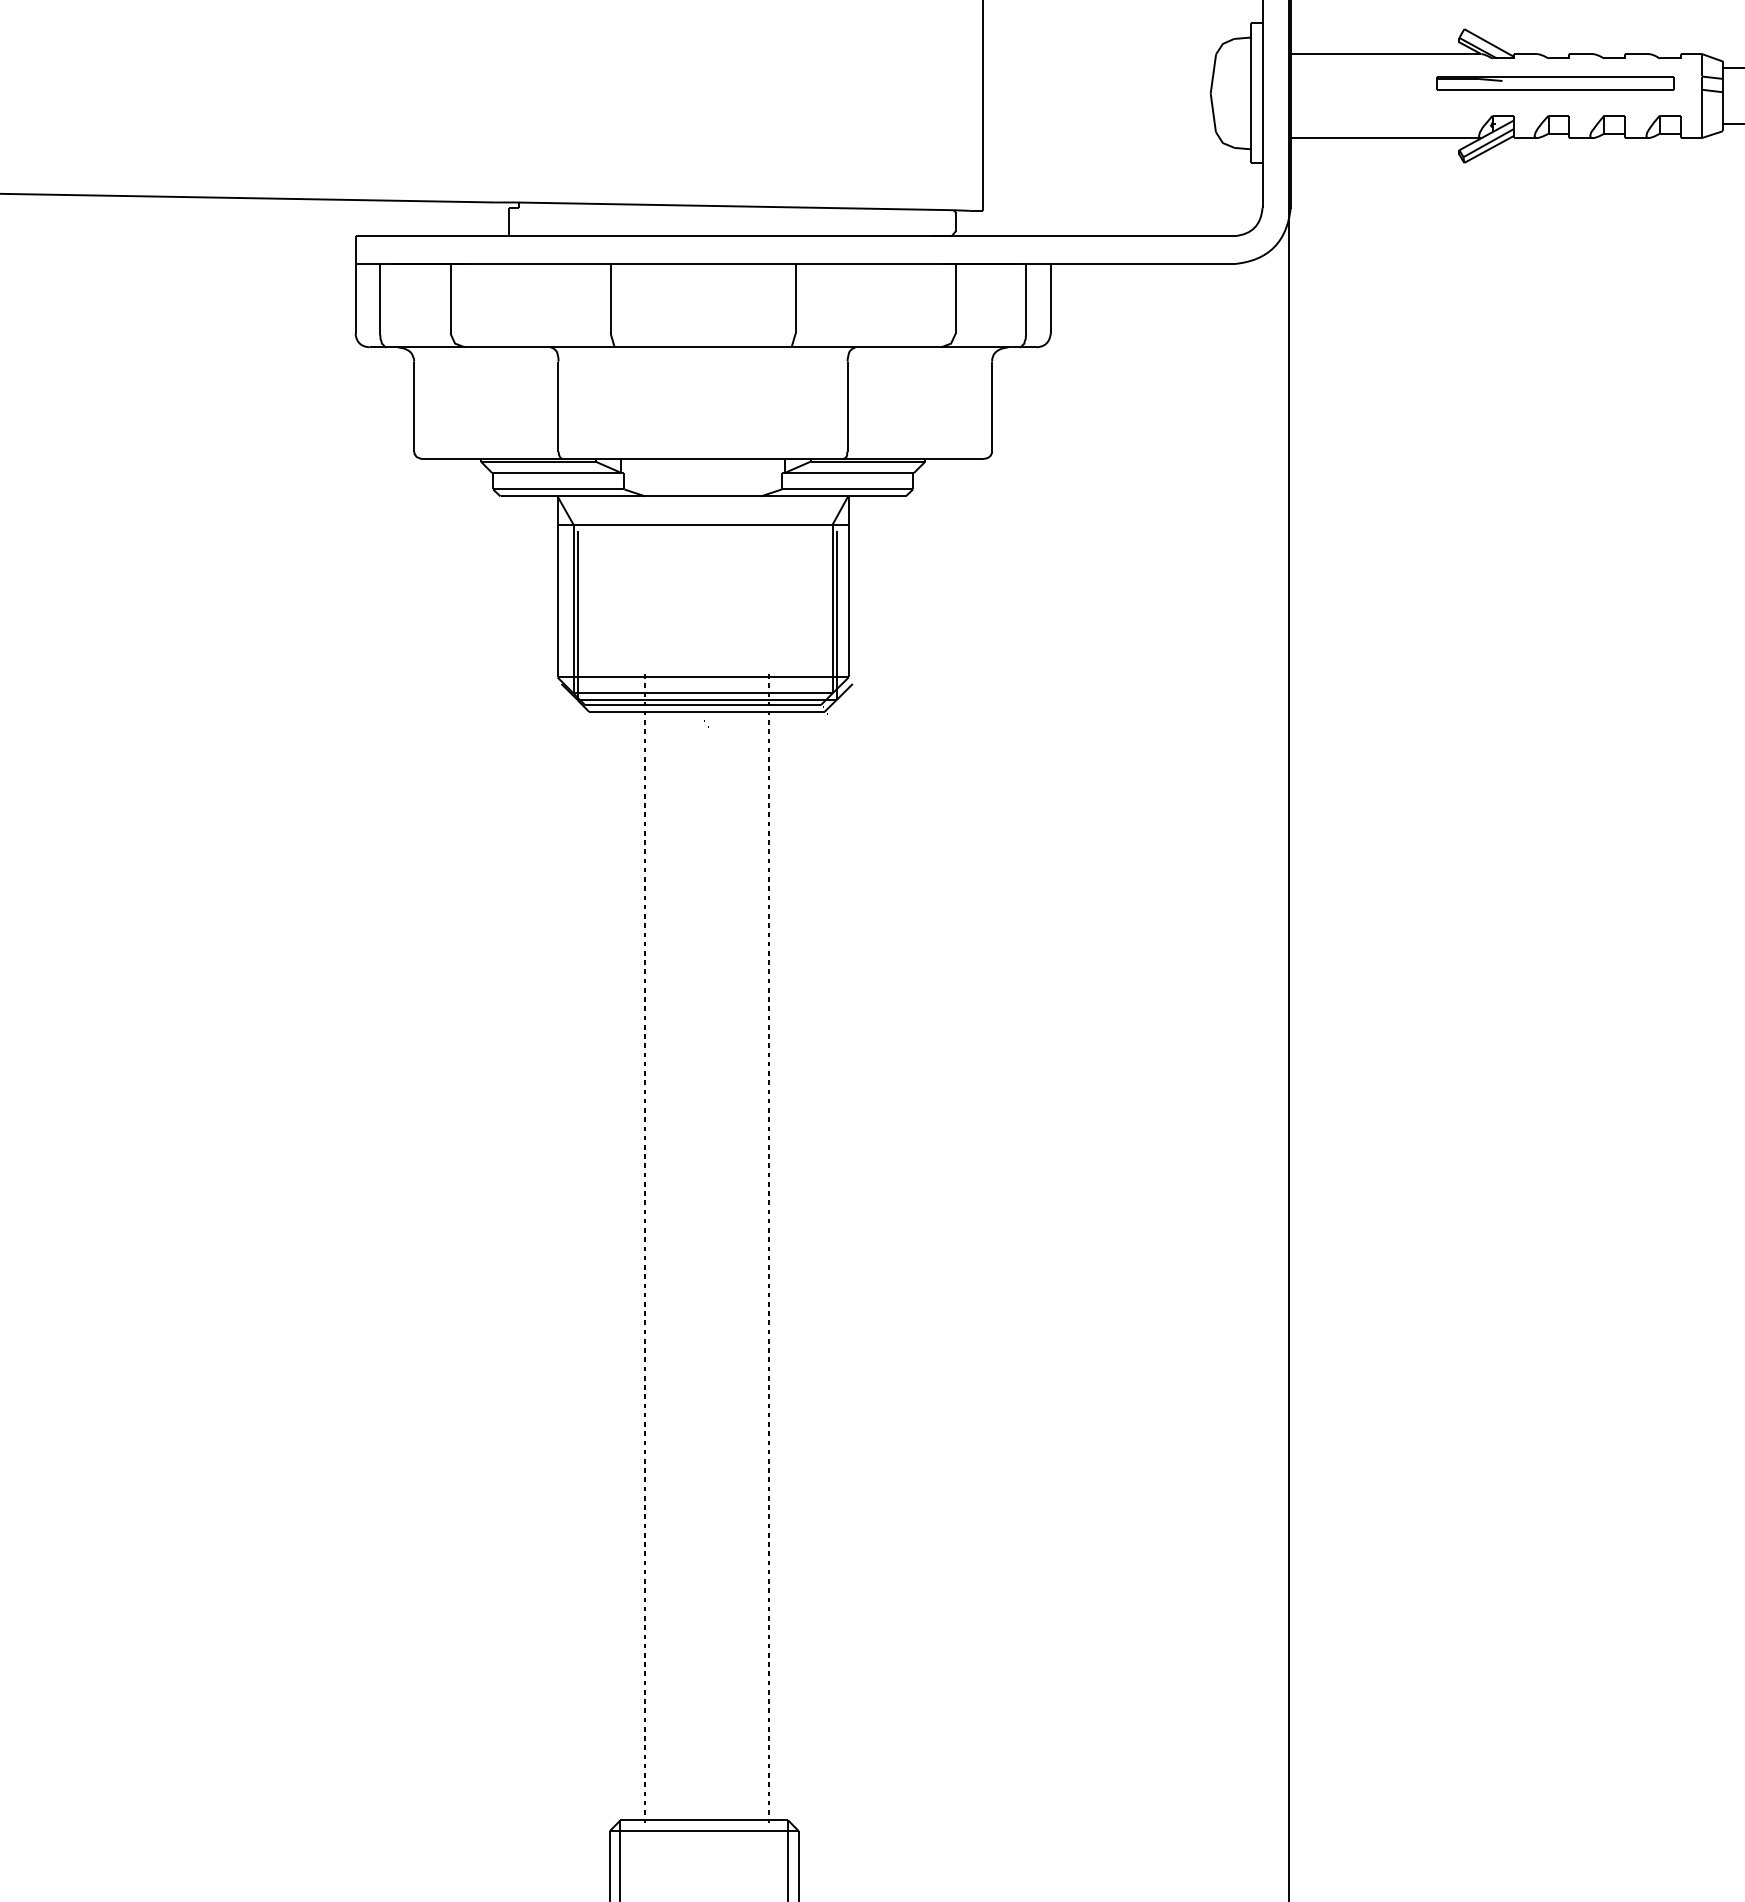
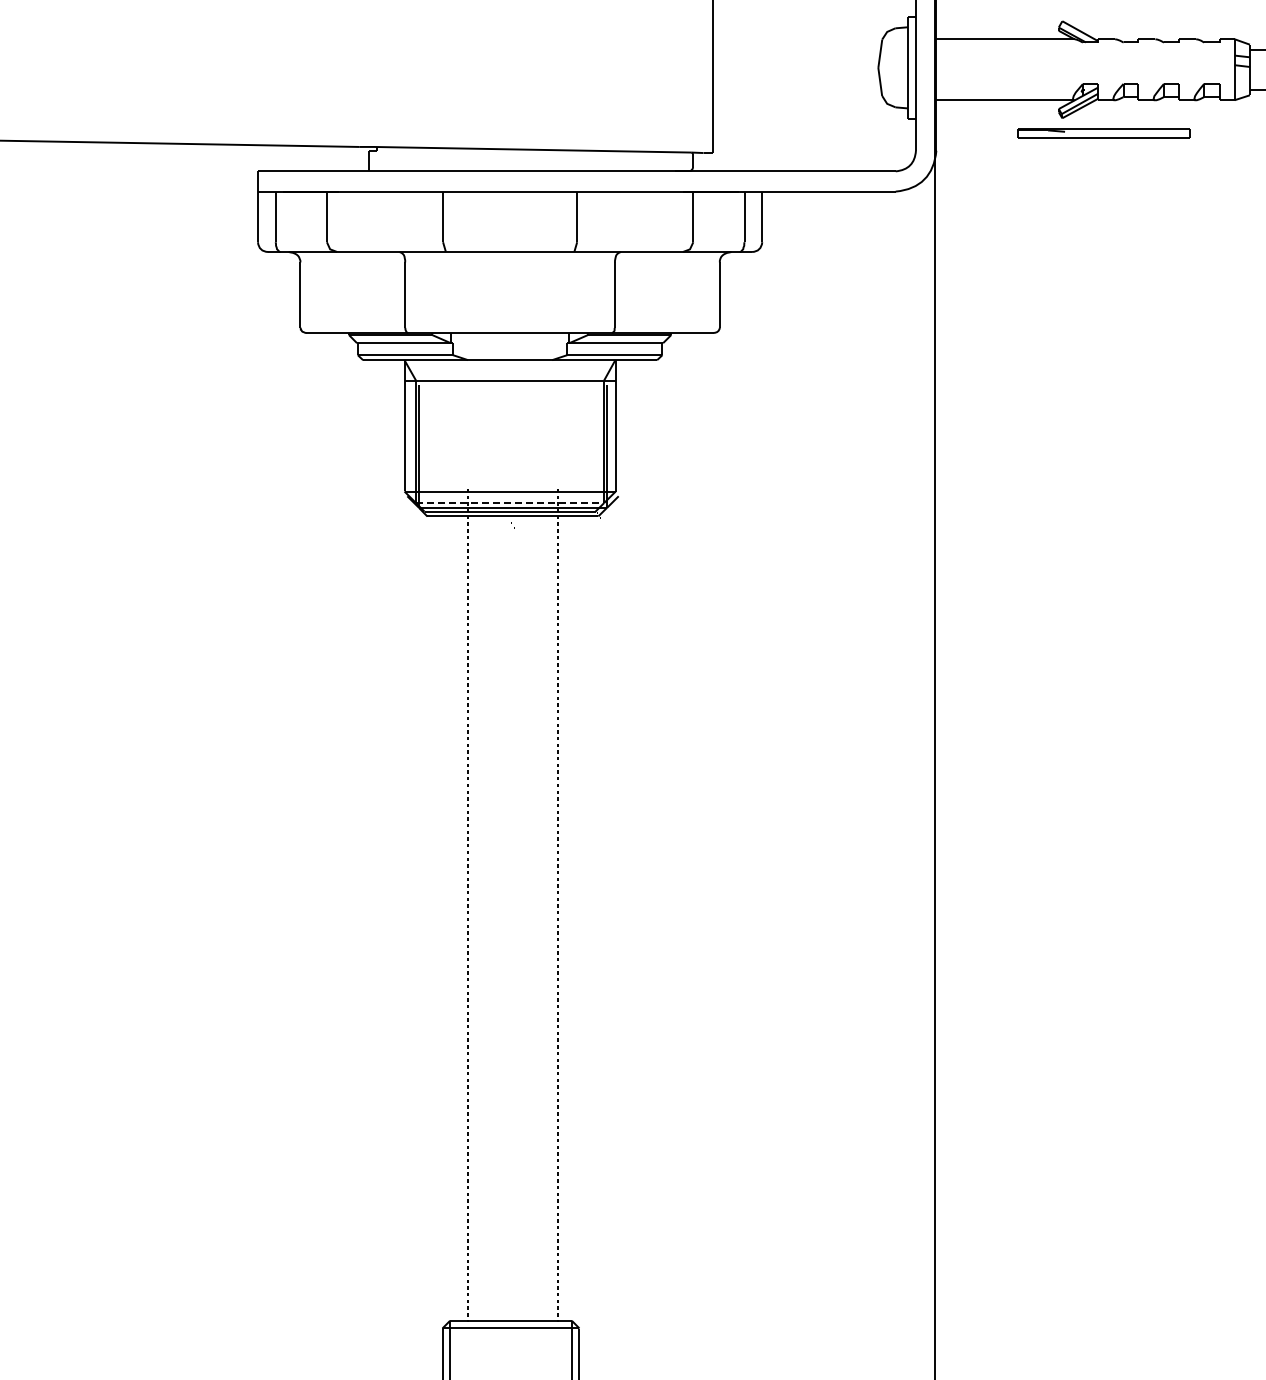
part: (1555, 83) -> (1103, 133), moved
line: (703, 693) -> (510, 503), solid -> dashed

